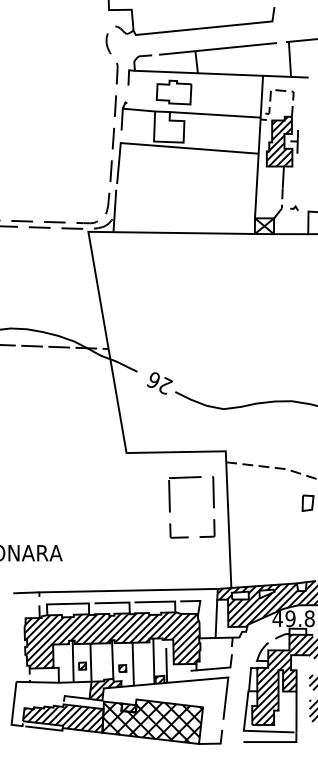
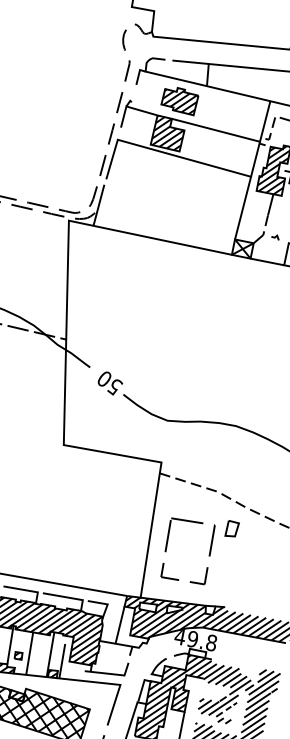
hatch: (174, 92) -> (180, 100), added
hatch: (169, 126) -> (168, 132), added
text: (159, 383) -> (109, 383), 26 -> 50
part: (170, 506) -> (167, 546), moved

